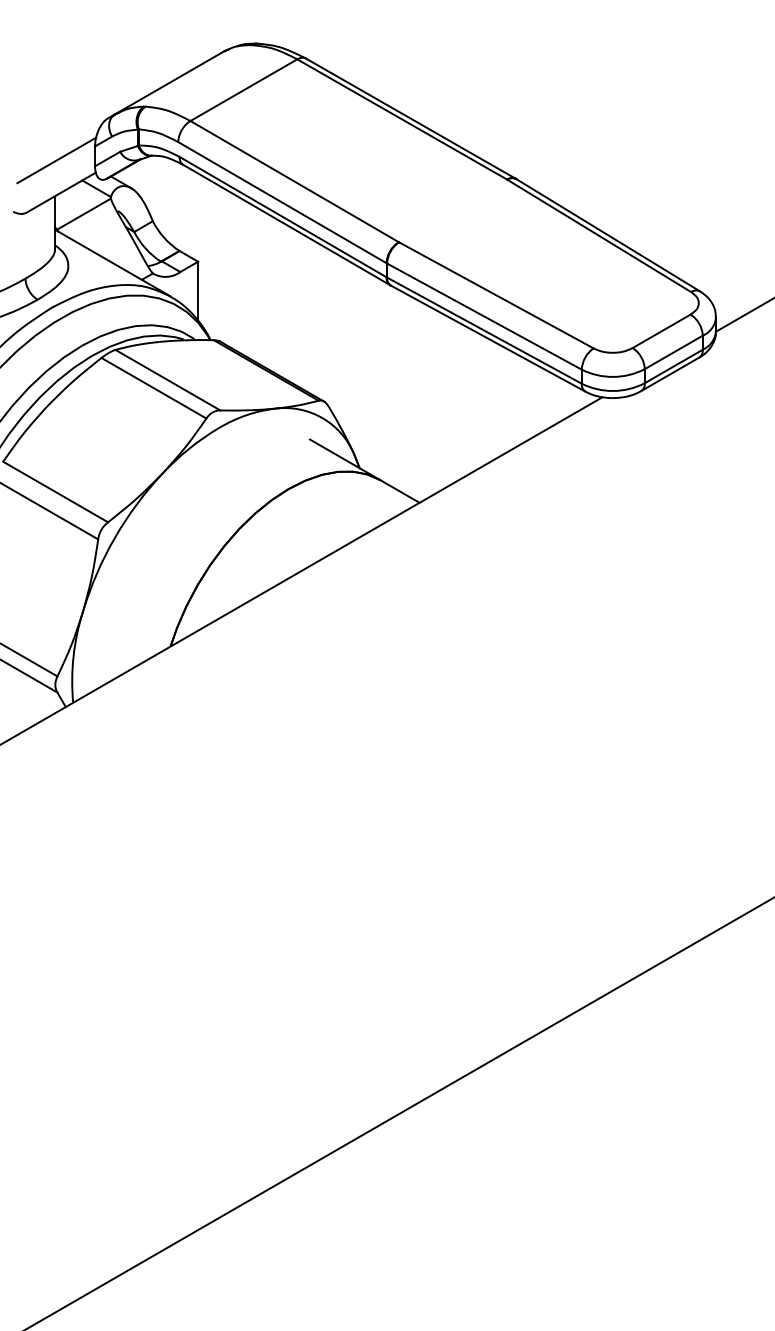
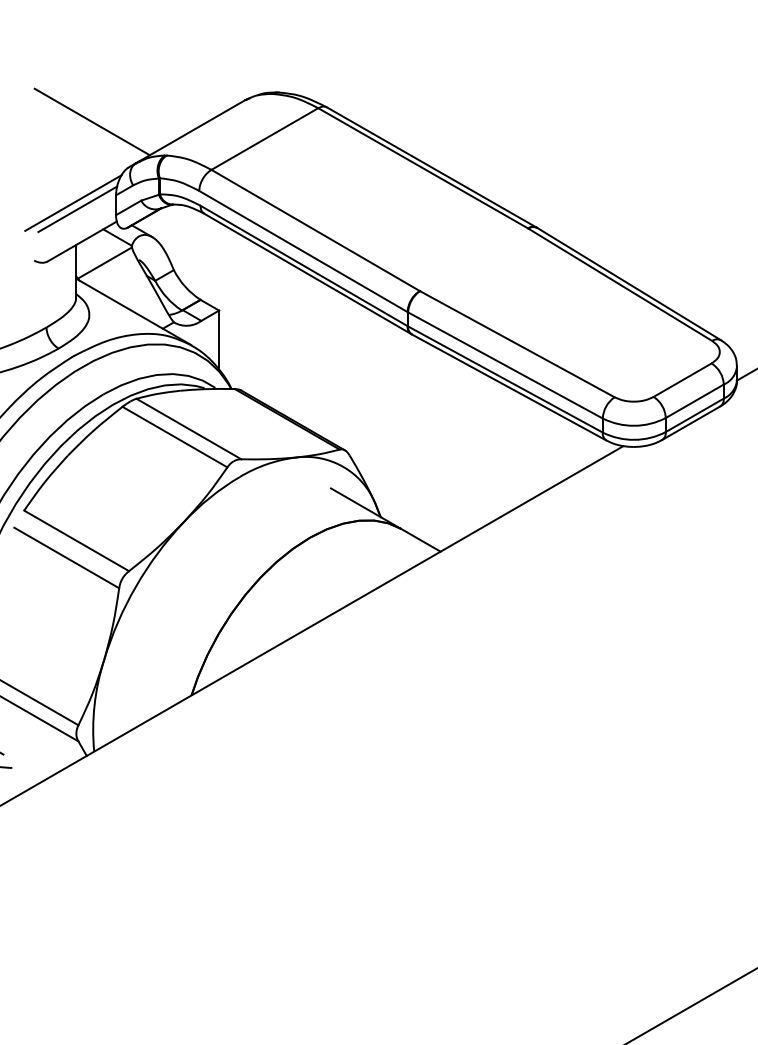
line: (70, 72) -> (91, 121), added
line: (52, 154) -> (73, 203), added

